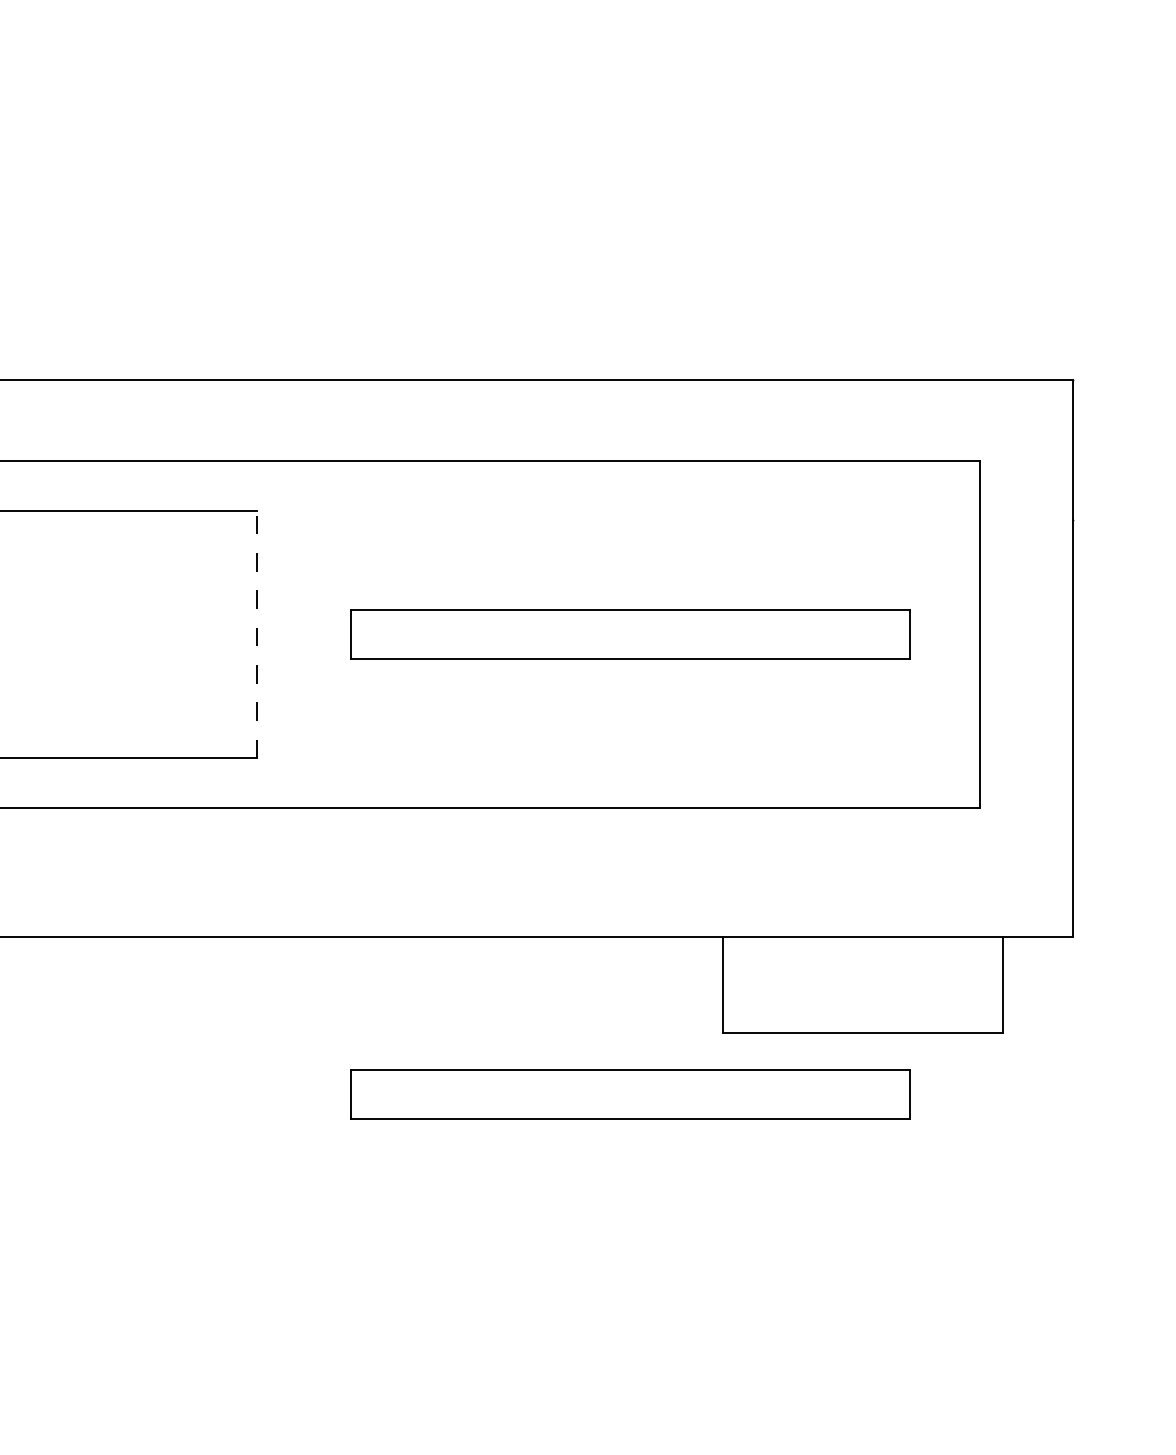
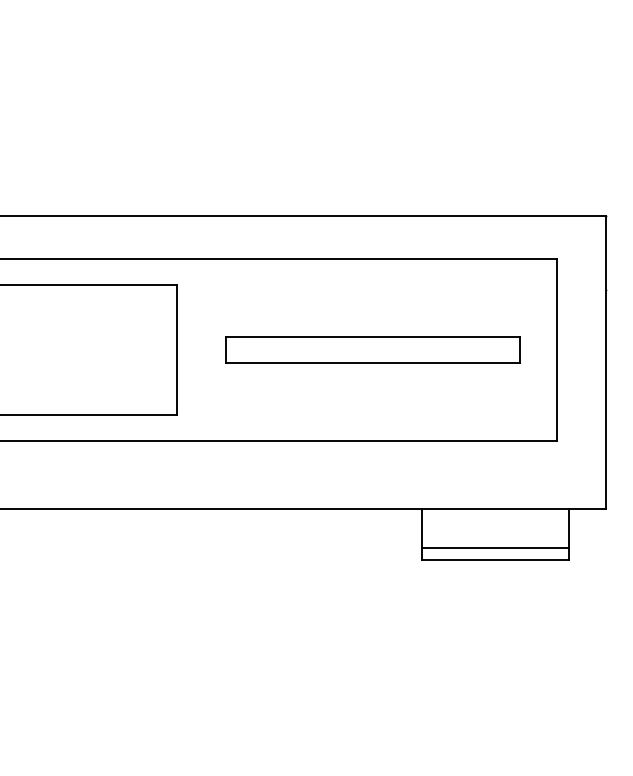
line: (256, 633) -> (176, 349), dashed -> solid
line: (863, 1010) -> (495, 547), added
part: (629, 1093) -> (372, 591), removed

